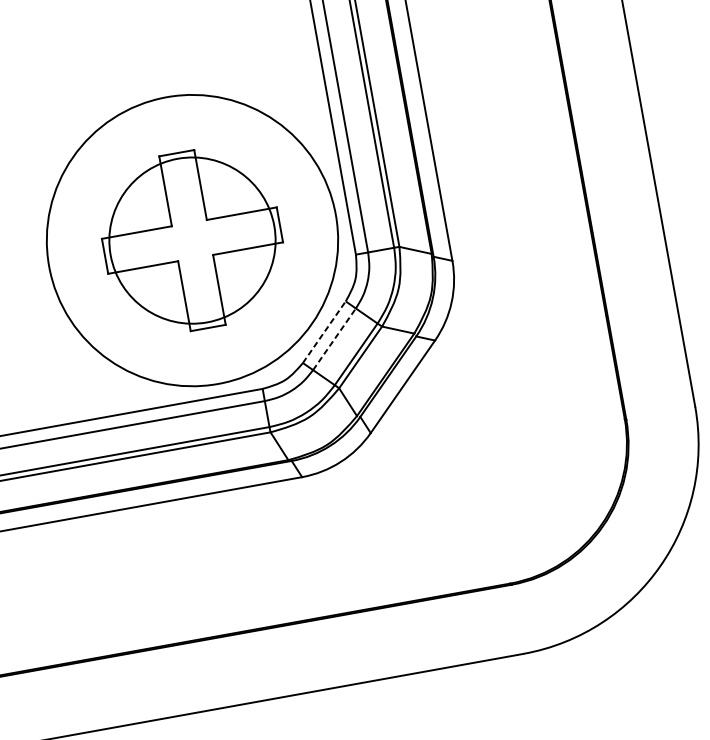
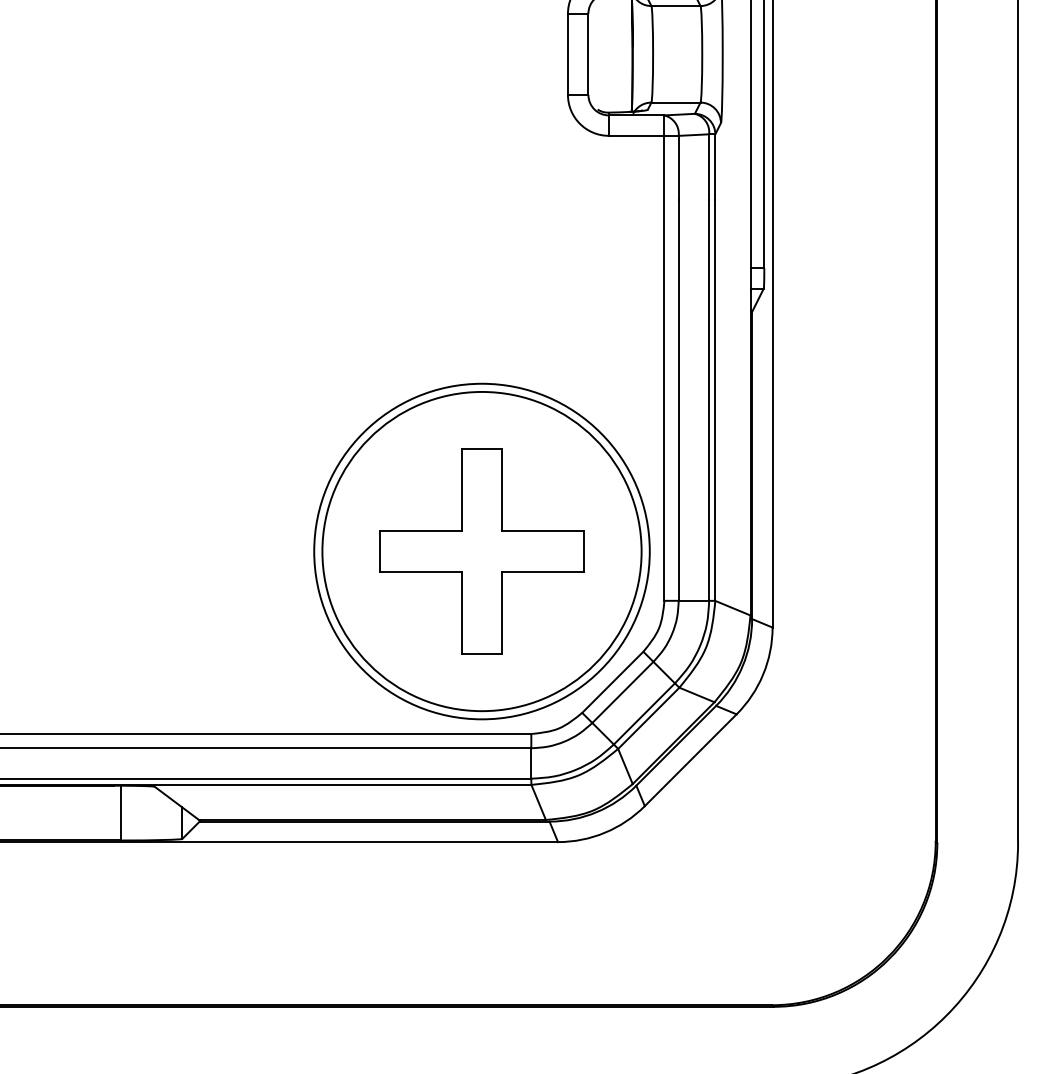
circle: (192, 240) -> (481, 551), size x1.67
line: (324, 331) -> (613, 681), dashed -> solid
line: (335, 339) -> (623, 692), dashed -> solid

